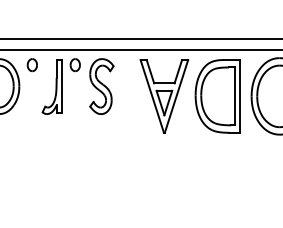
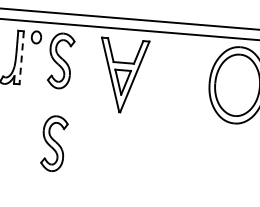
line: (62, 86) -> (21, 57), solid -> dashed
part: (217, 96) -> (175, 80), removed
part: (101, 169) -> (54, 143), added

